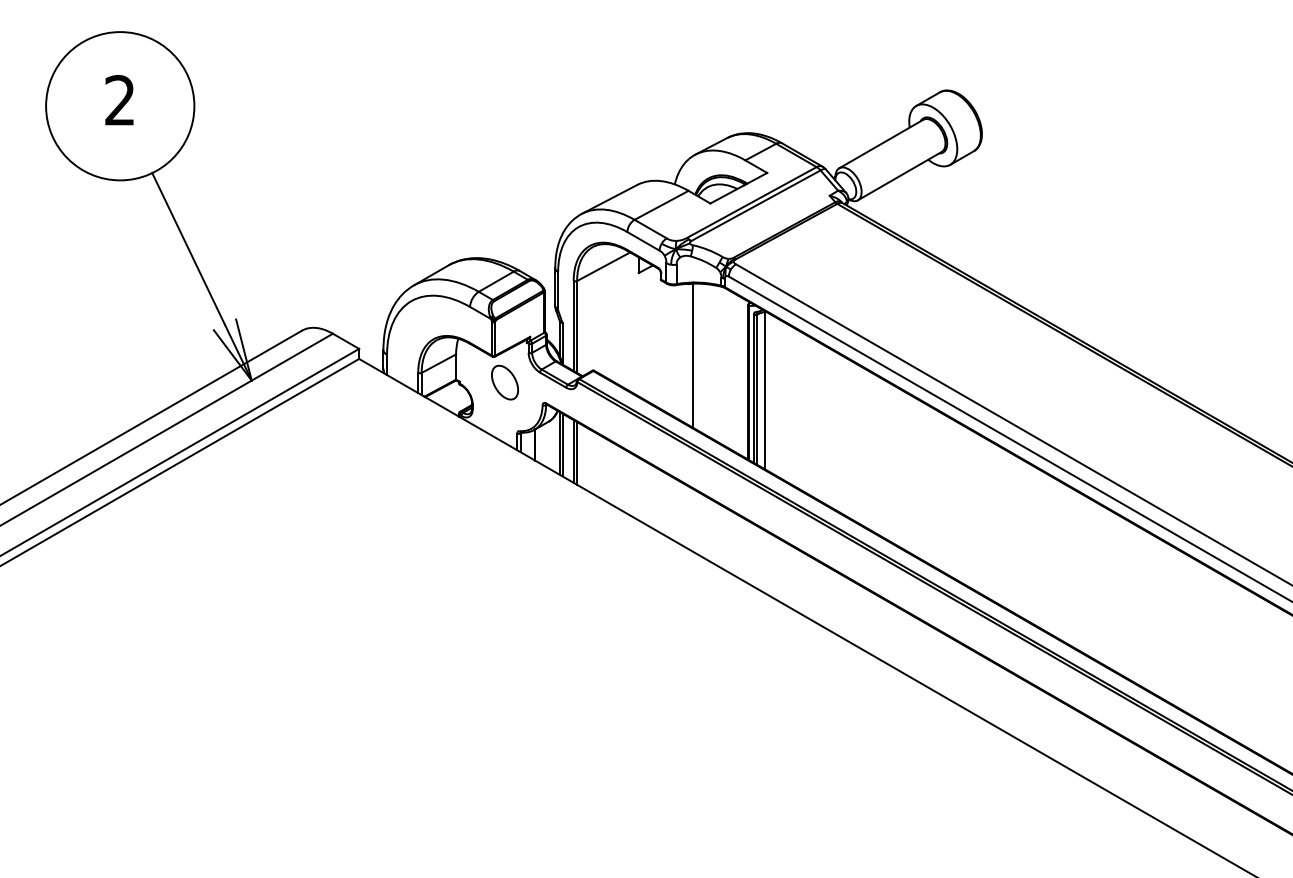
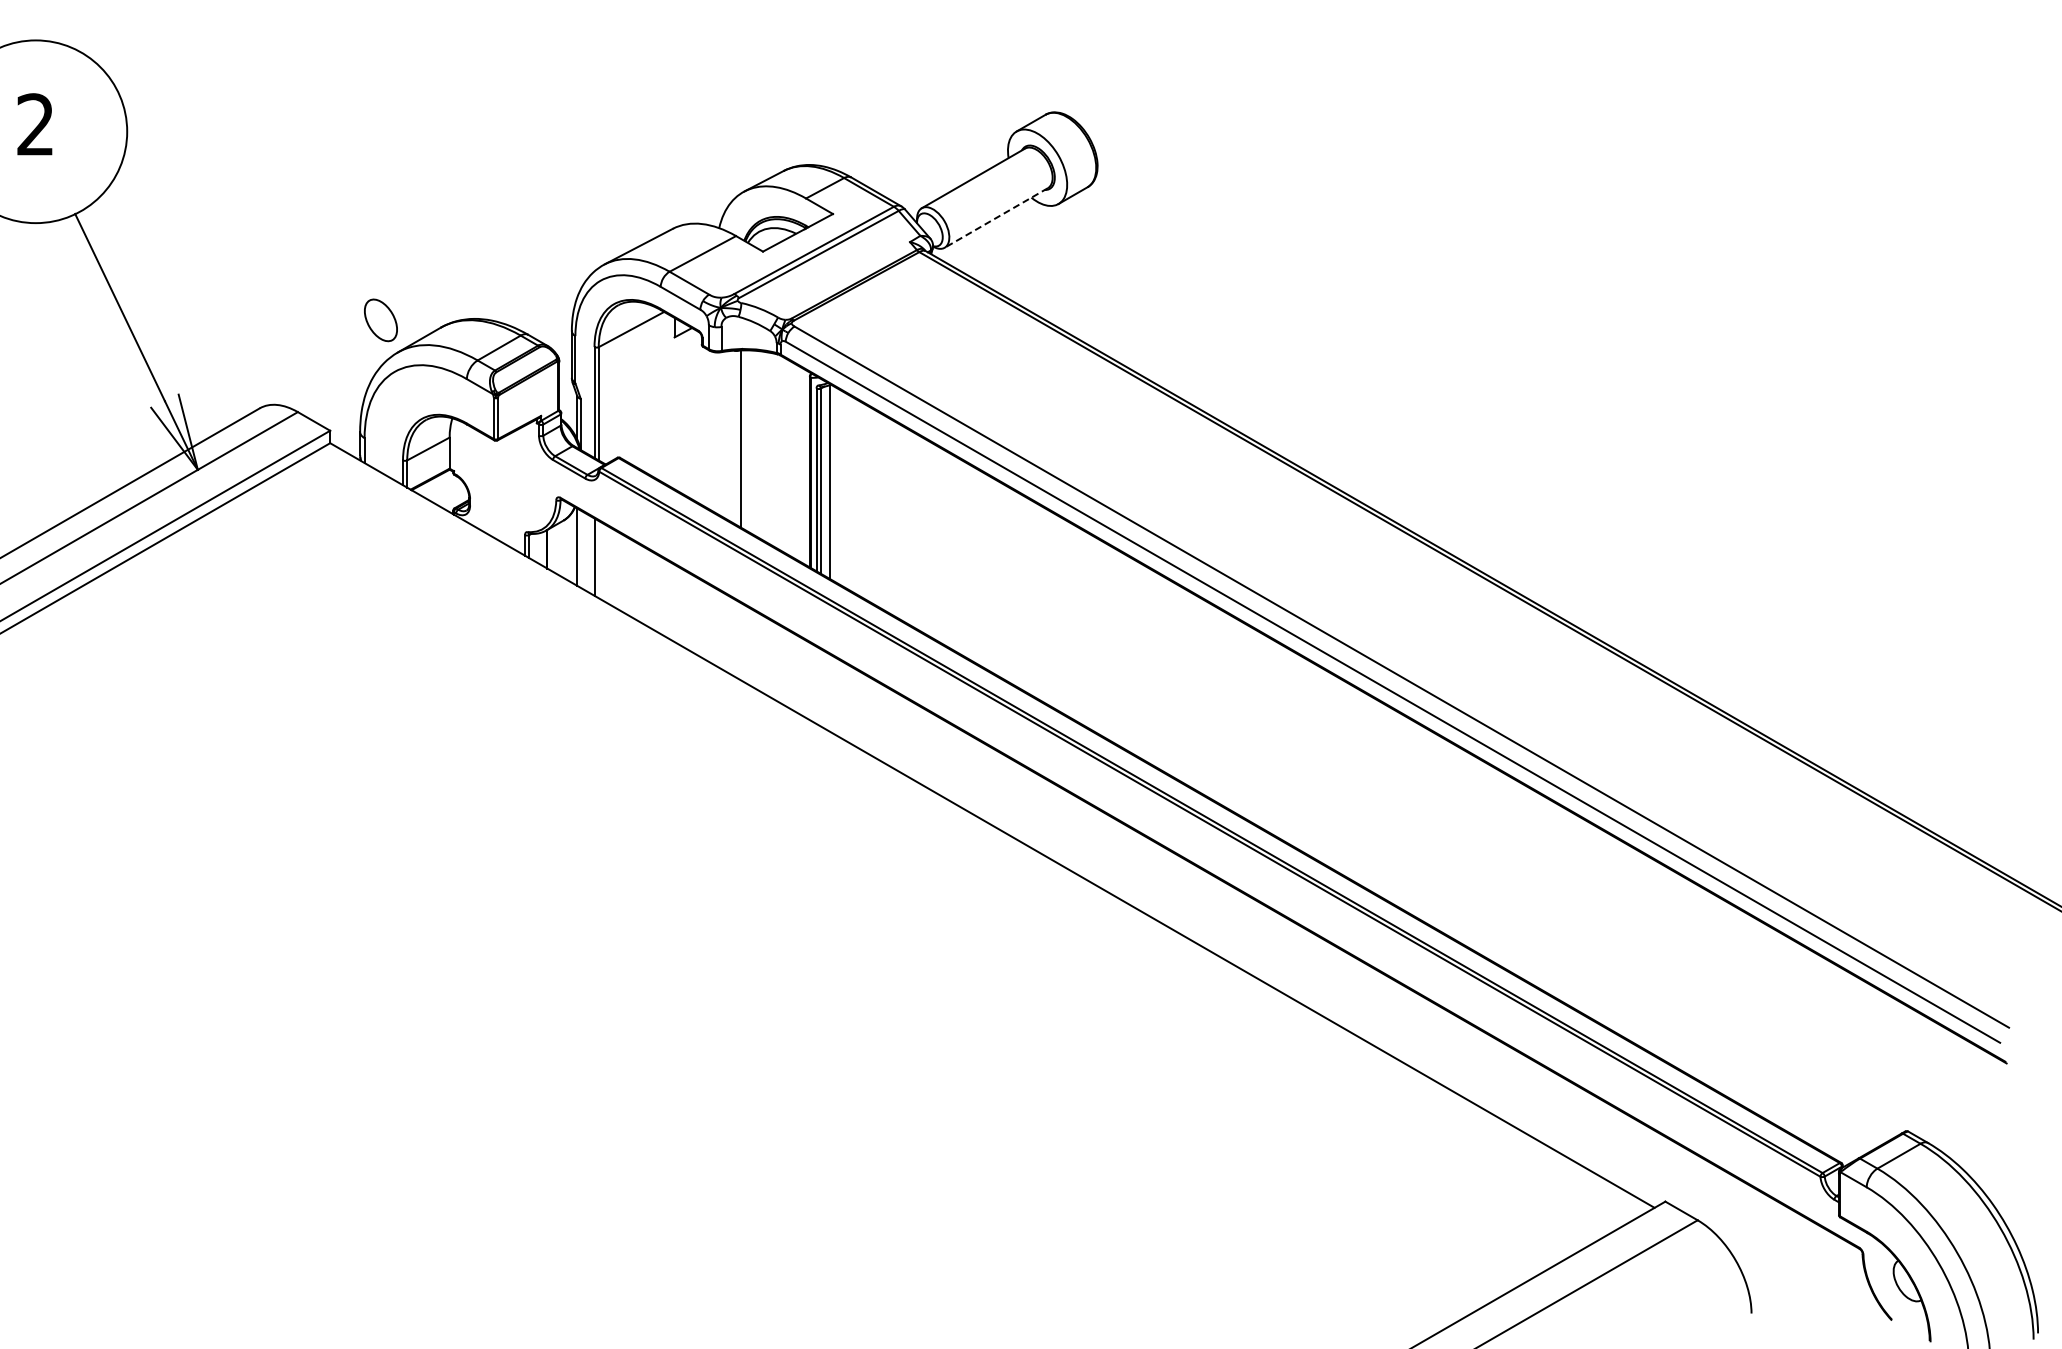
line: (899, 176) -> (996, 218), solid -> dashed
part: (504, 382) -> (380, 320), moved
line: (562, 444) -> (580, 548), removed
line: (576, 453) -> (598, 559), removed

